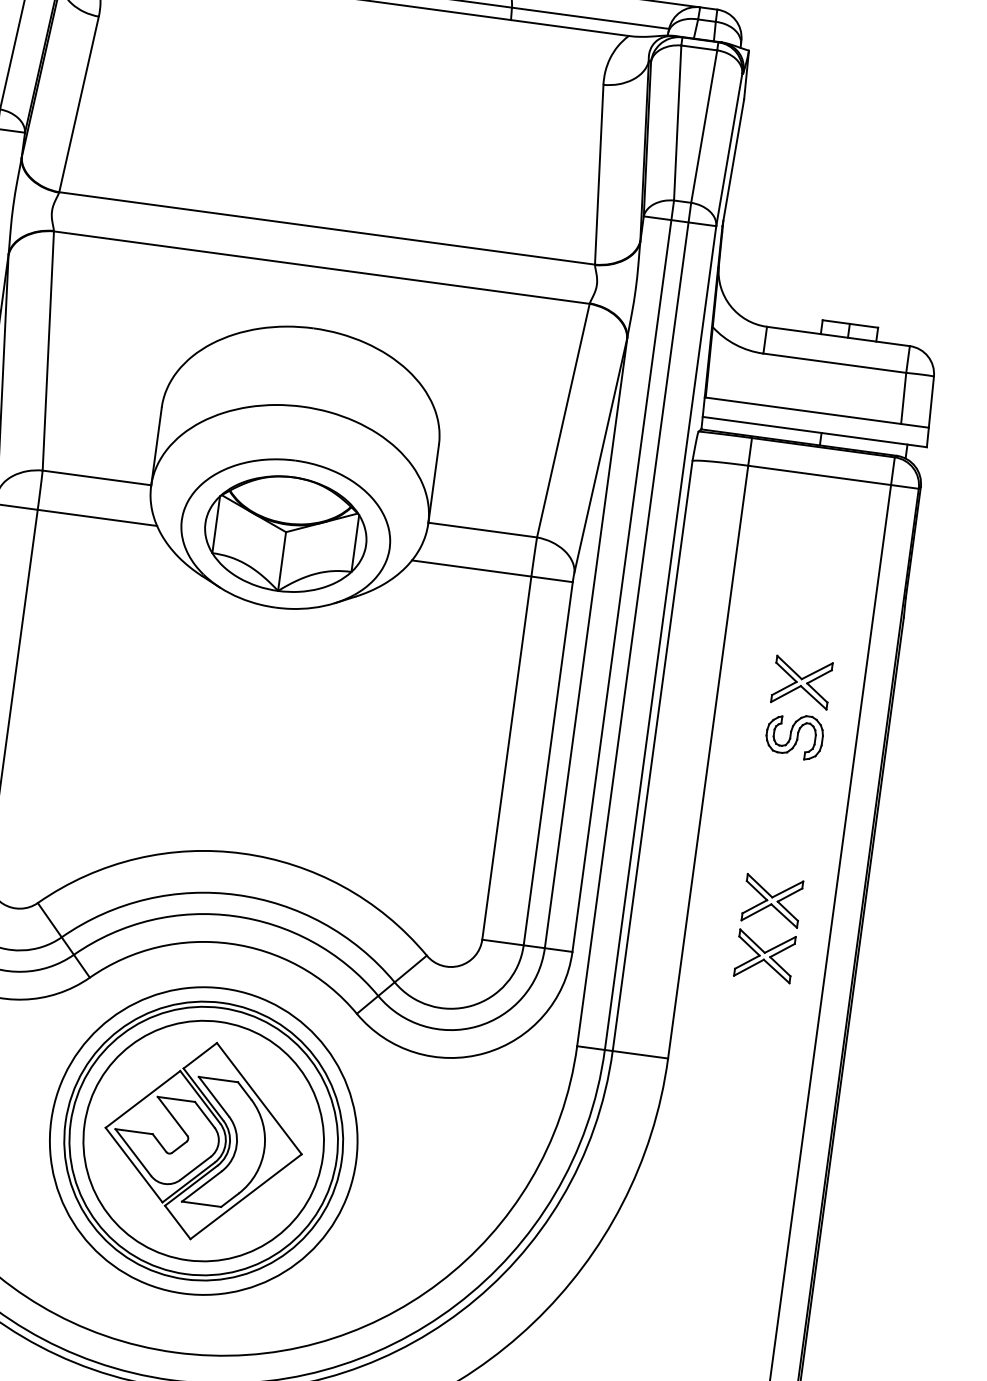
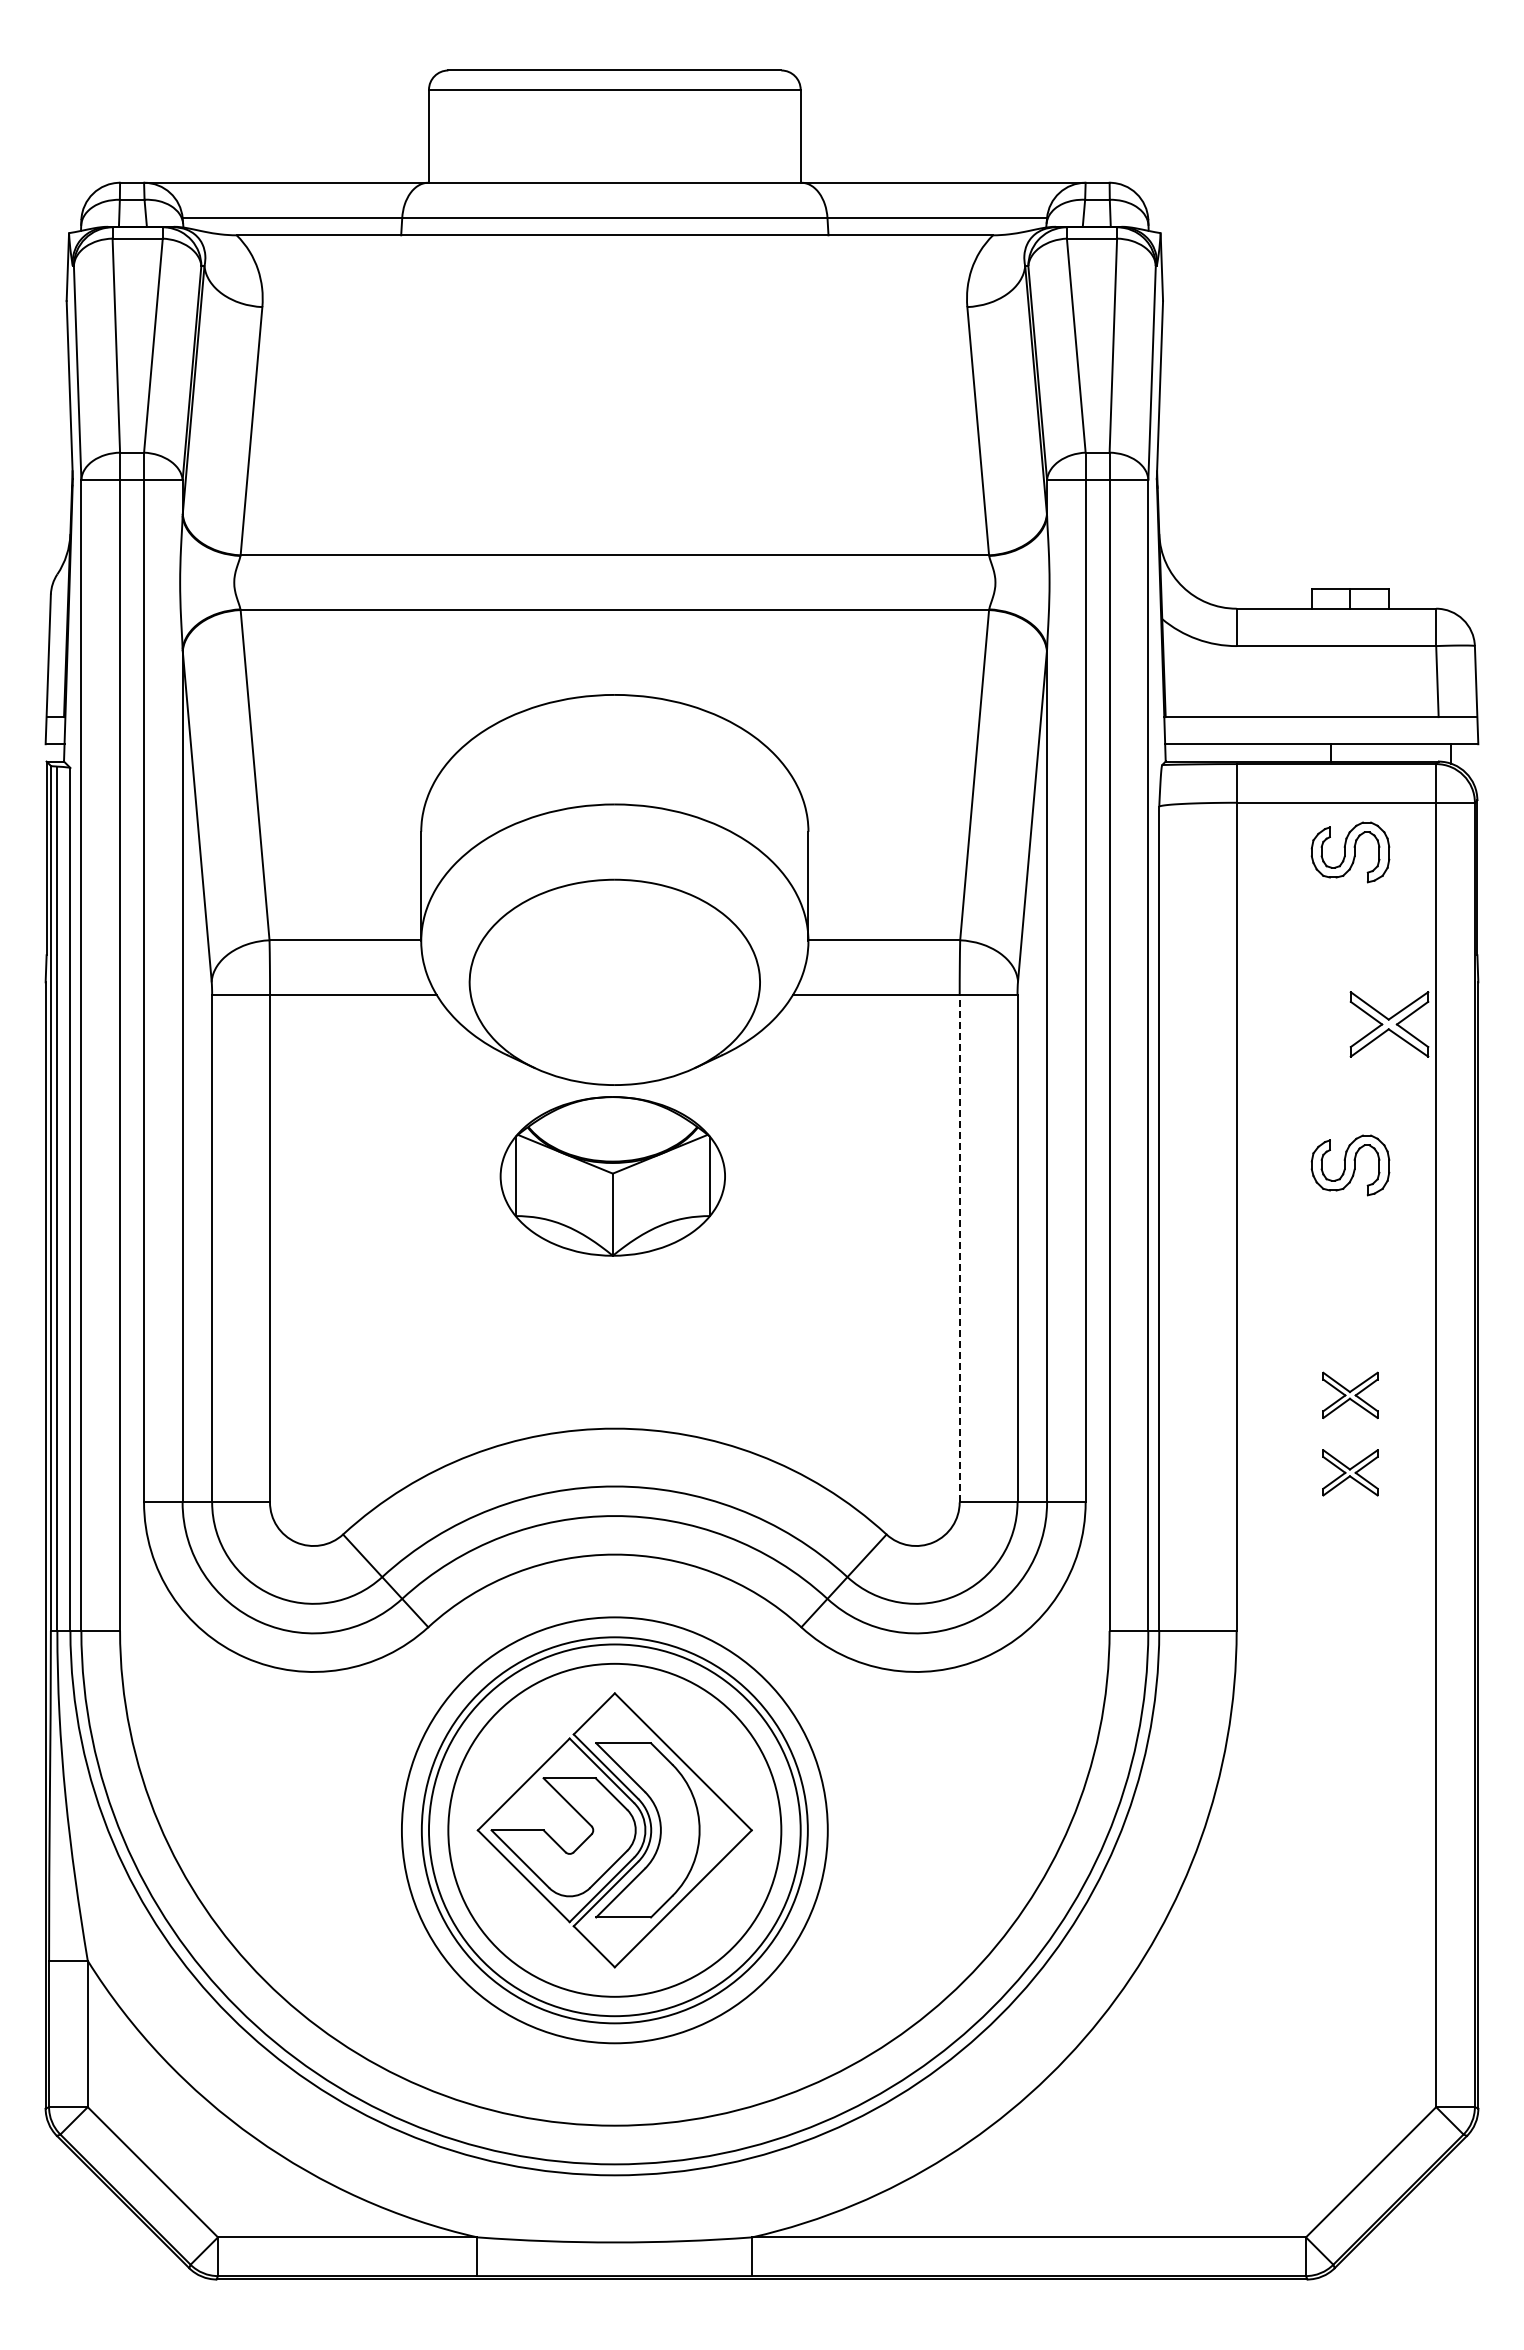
part: (824, 512) -> (1350, 852), added
part: (285, 534) -> (612, 1176), moved
part: (801, 682) -> (1389, 1024), moved
line: (506, 757) -> (959, 1248), solid -> dashed
part: (772, 901) -> (1350, 1395), size x0.7
part: (764, 956) -> (1350, 1472), size x0.7

